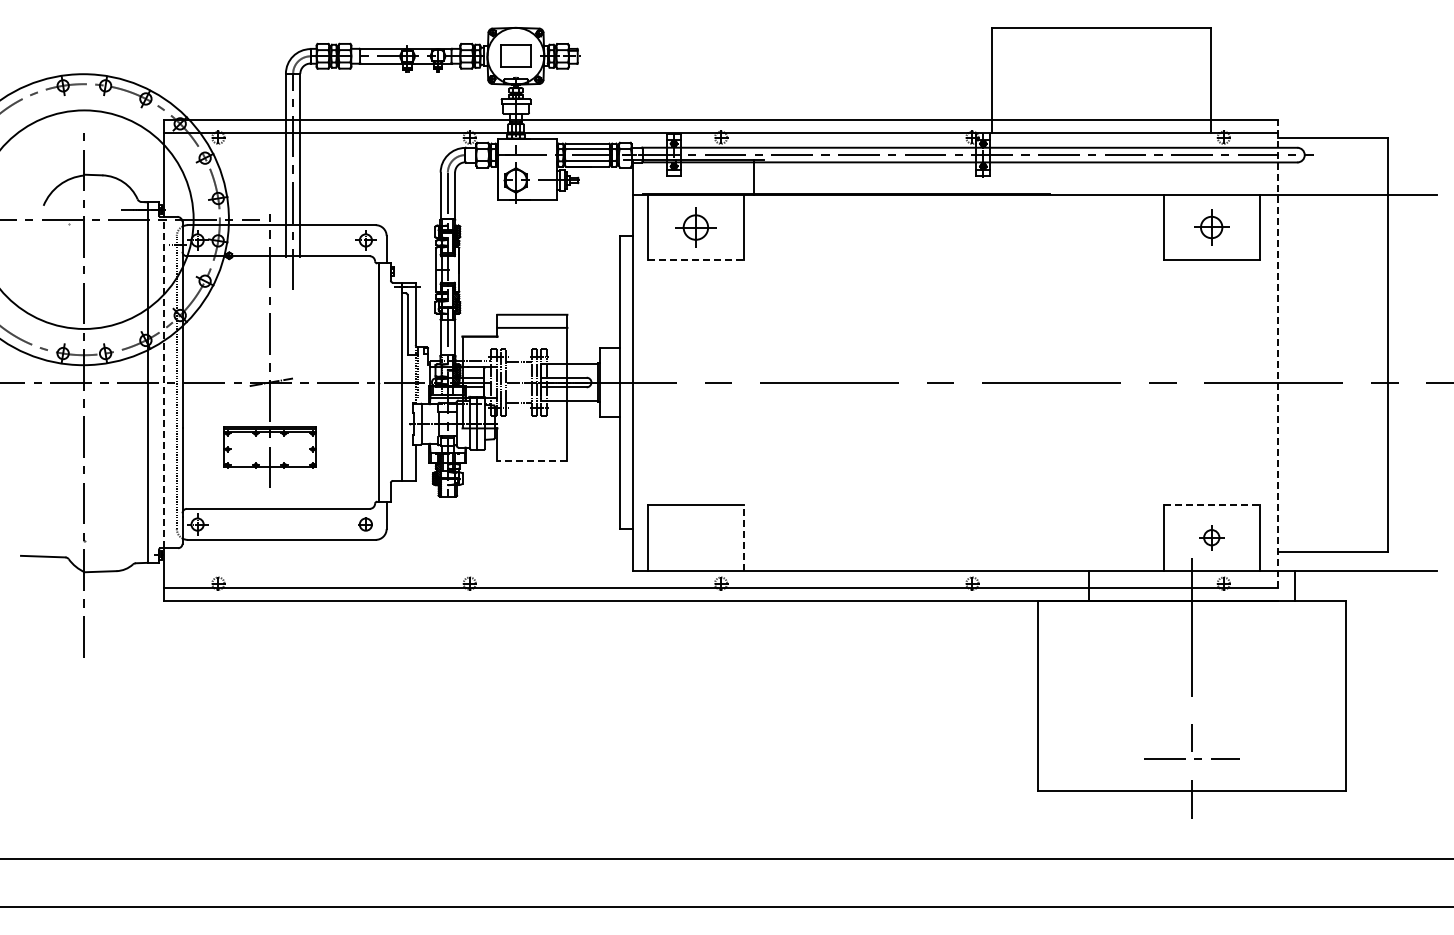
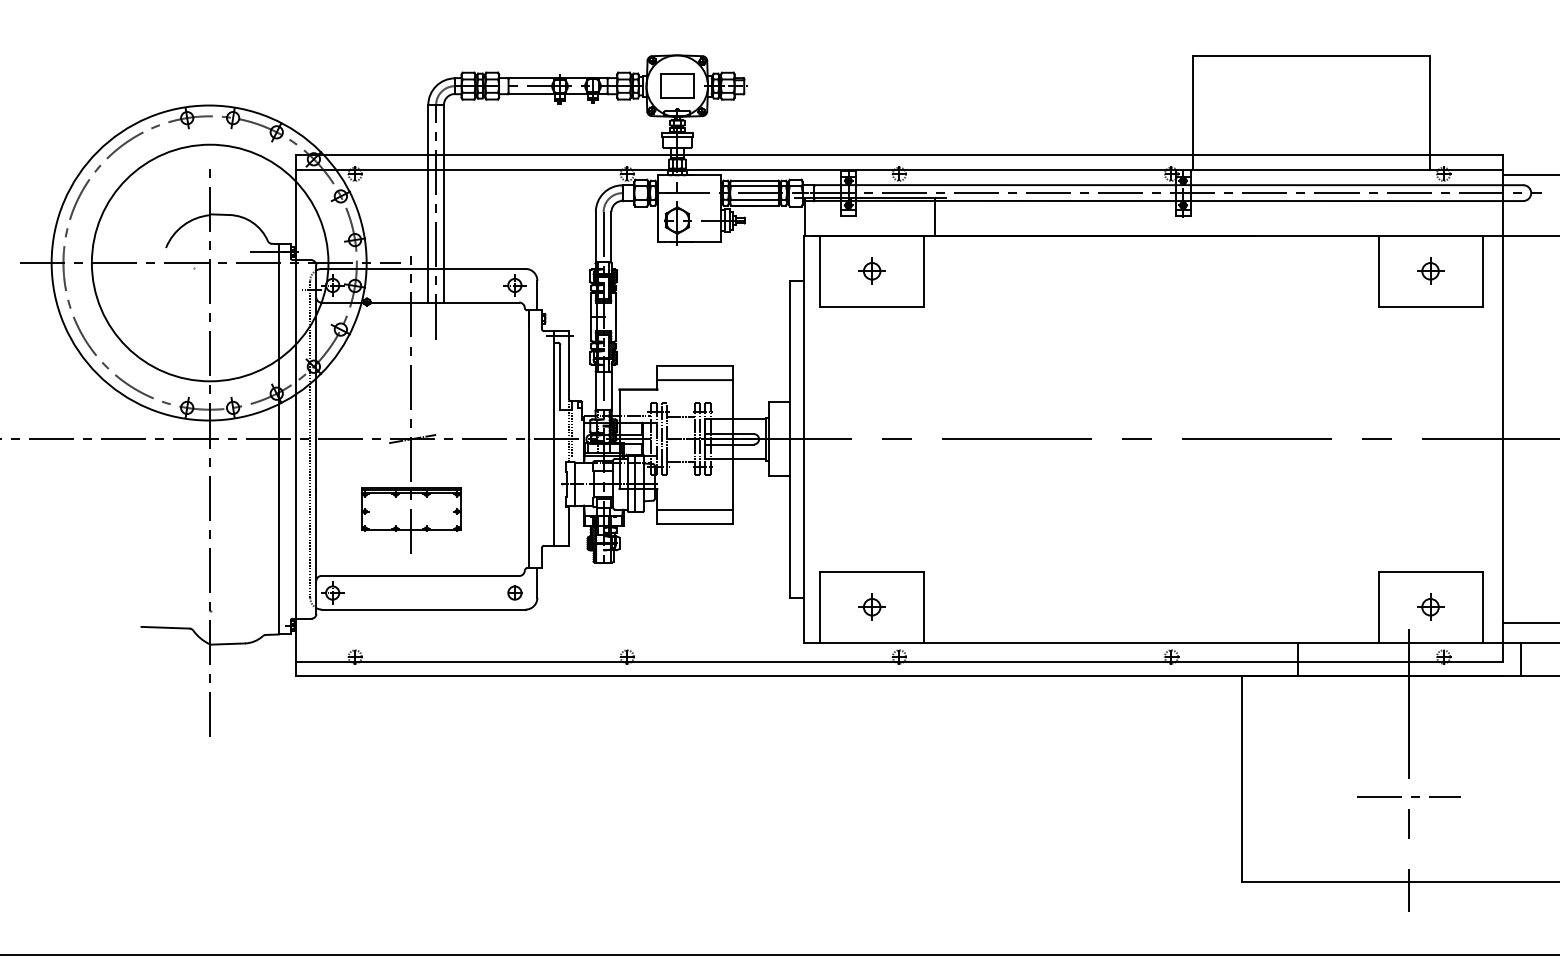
part: (695, 226) -> (871, 270), size x0.62
part: (1211, 226) -> (1430, 270), size x0.71
line: (696, 260) -> (872, 307), dashed -> solid
line: (1278, 354) -> (1502, 408), dashed -> solid
line: (163, 382) -> (295, 439), dashed -> solid
line: (532, 448) -> (695, 510), added
line: (532, 461) -> (695, 524), dashed -> solid
line: (1212, 504) -> (1431, 571), dashed -> solid
part: (695, 537) -> (871, 607), added
line: (744, 537) -> (924, 607), dashed -> solid
line: (1194, 758) -> (1411, 796), moved

